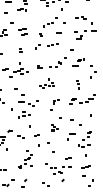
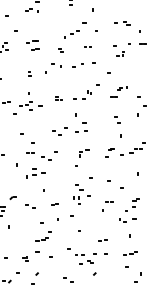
part: (46, 46) -> (69, 67), size x1.43
part: (46, 83) -> (69, 124), size x1.67
part: (77, 84) -> (117, 126), size x1.67
part: (54, 128) -> (81, 193), size x1.67
part: (25, 159) -> (36, 241), size x1.43

